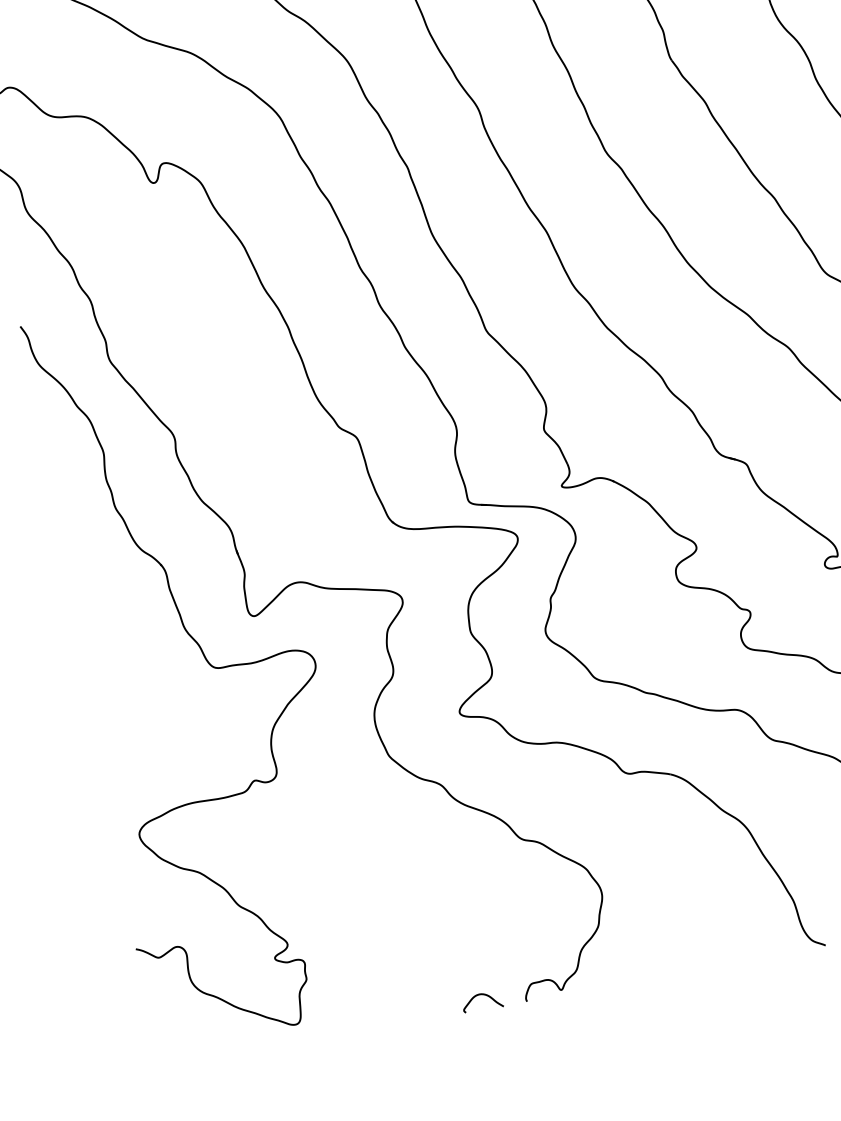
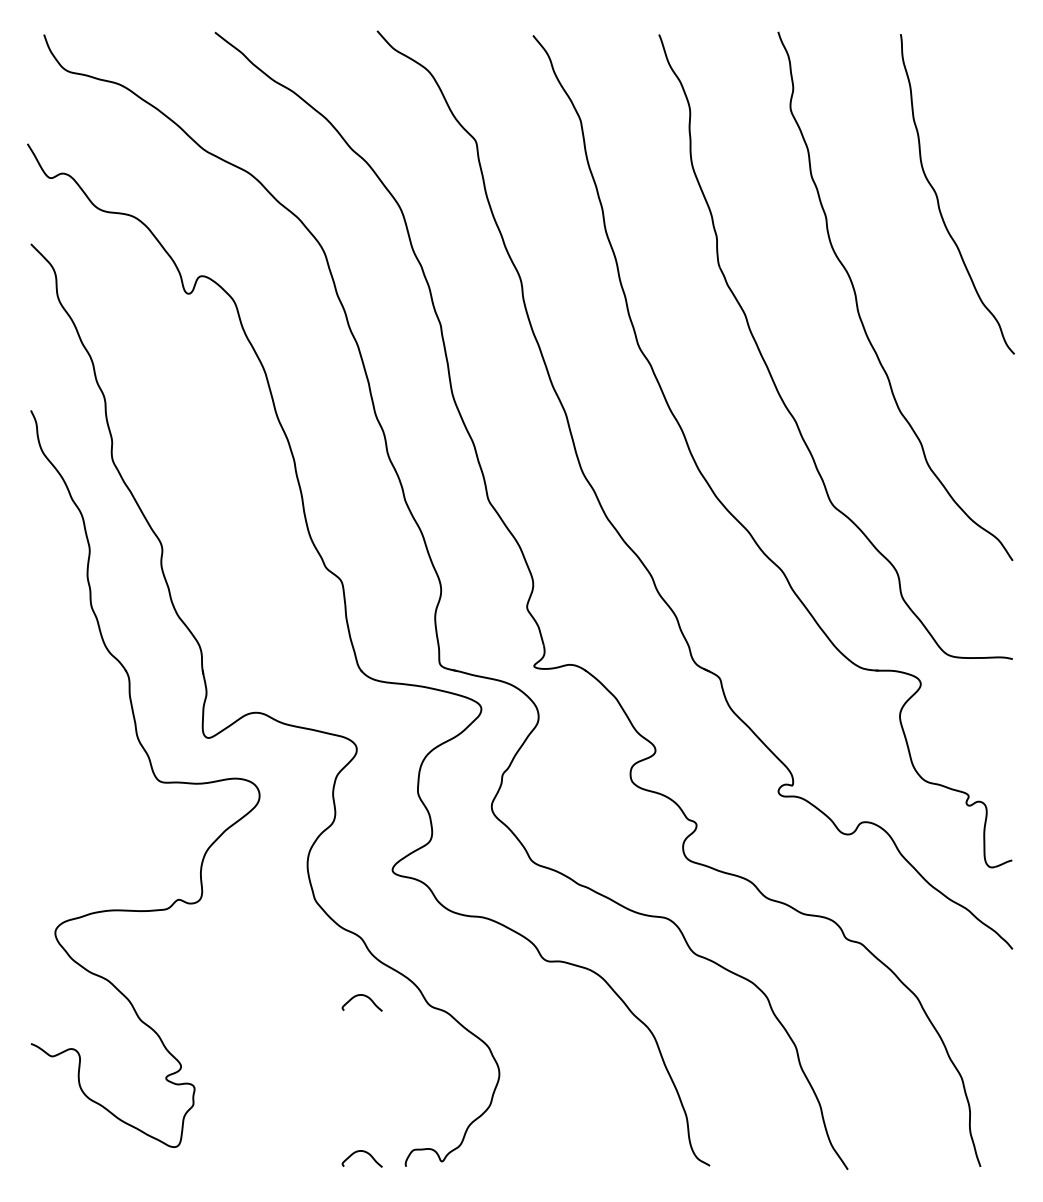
curve: (454, 842) -> (363, 996), added

